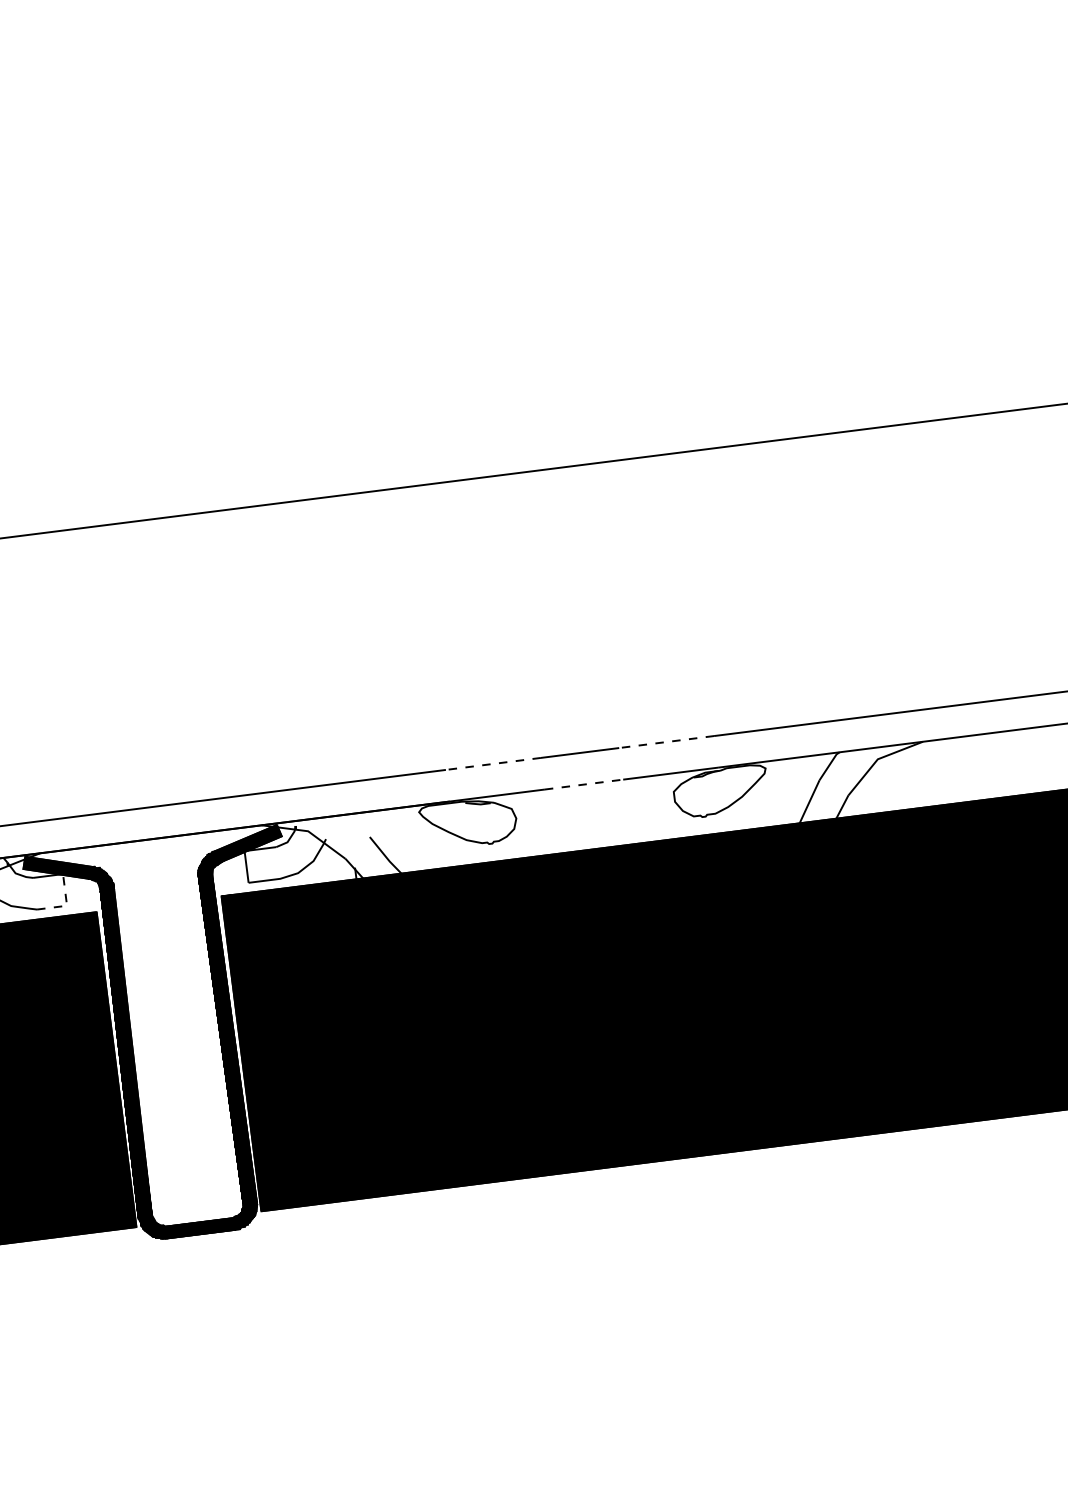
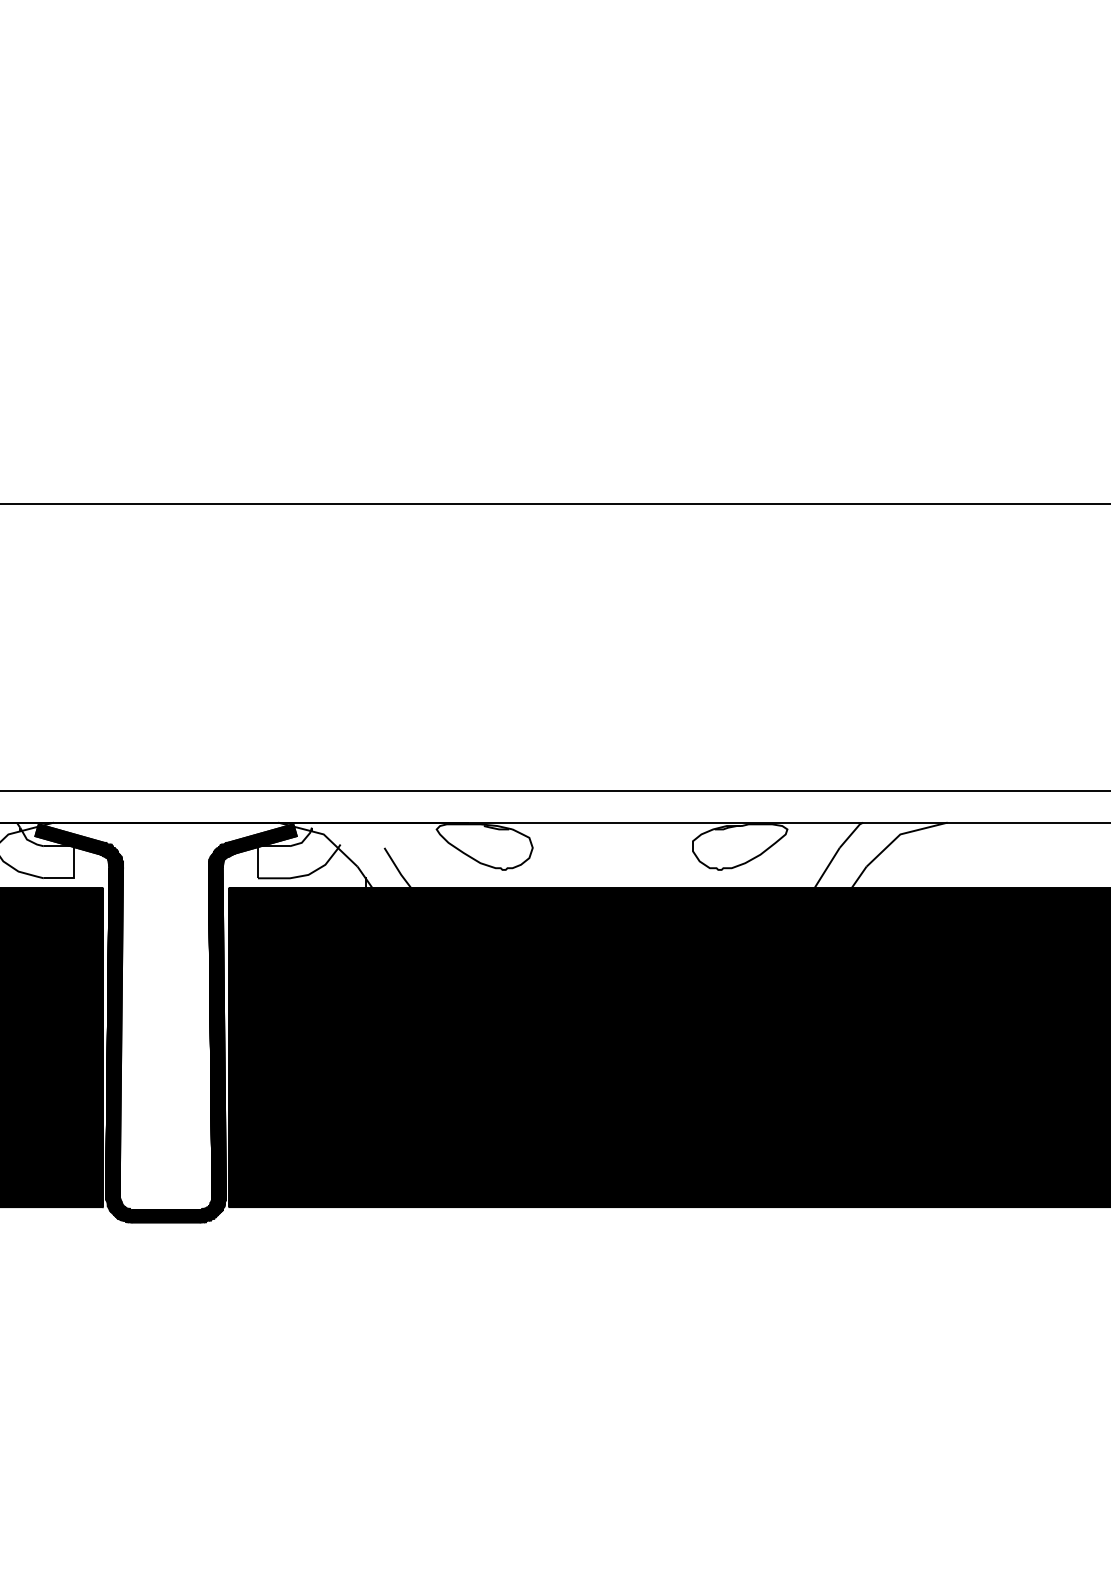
line: (665, 741) -> (691, 790), dashed -> solid
line: (493, 763) -> (516, 790), dashed -> solid
line: (584, 784) -> (604, 822), dashed -> solid
line: (67, 904) -> (74, 877), dashed -> solid

